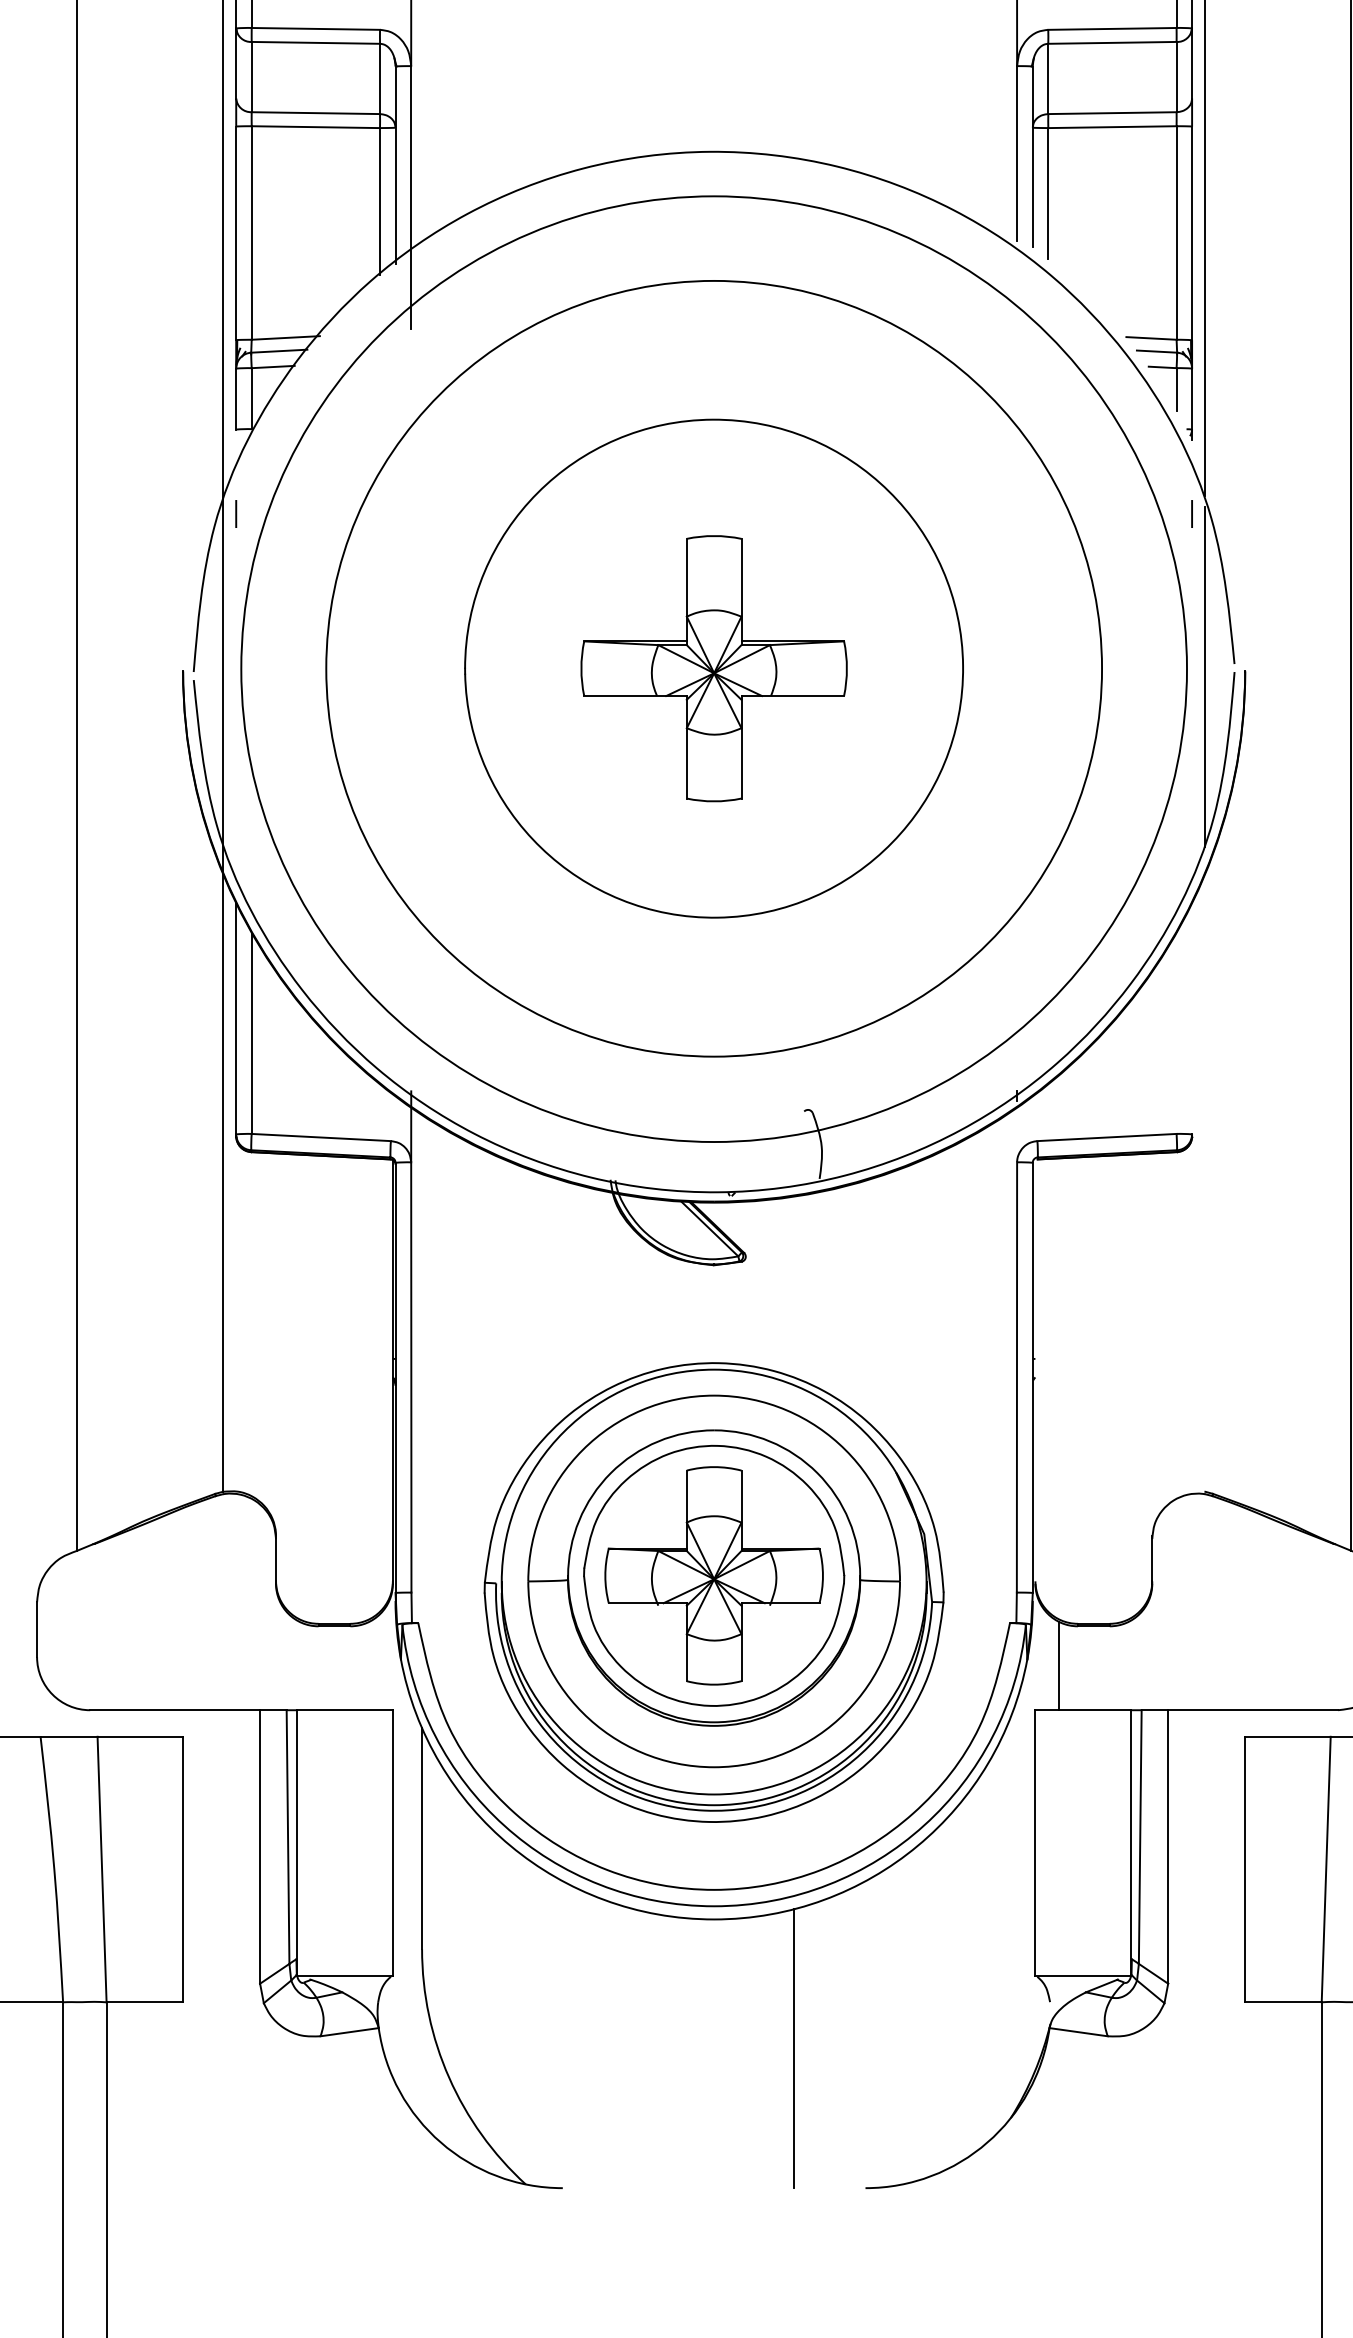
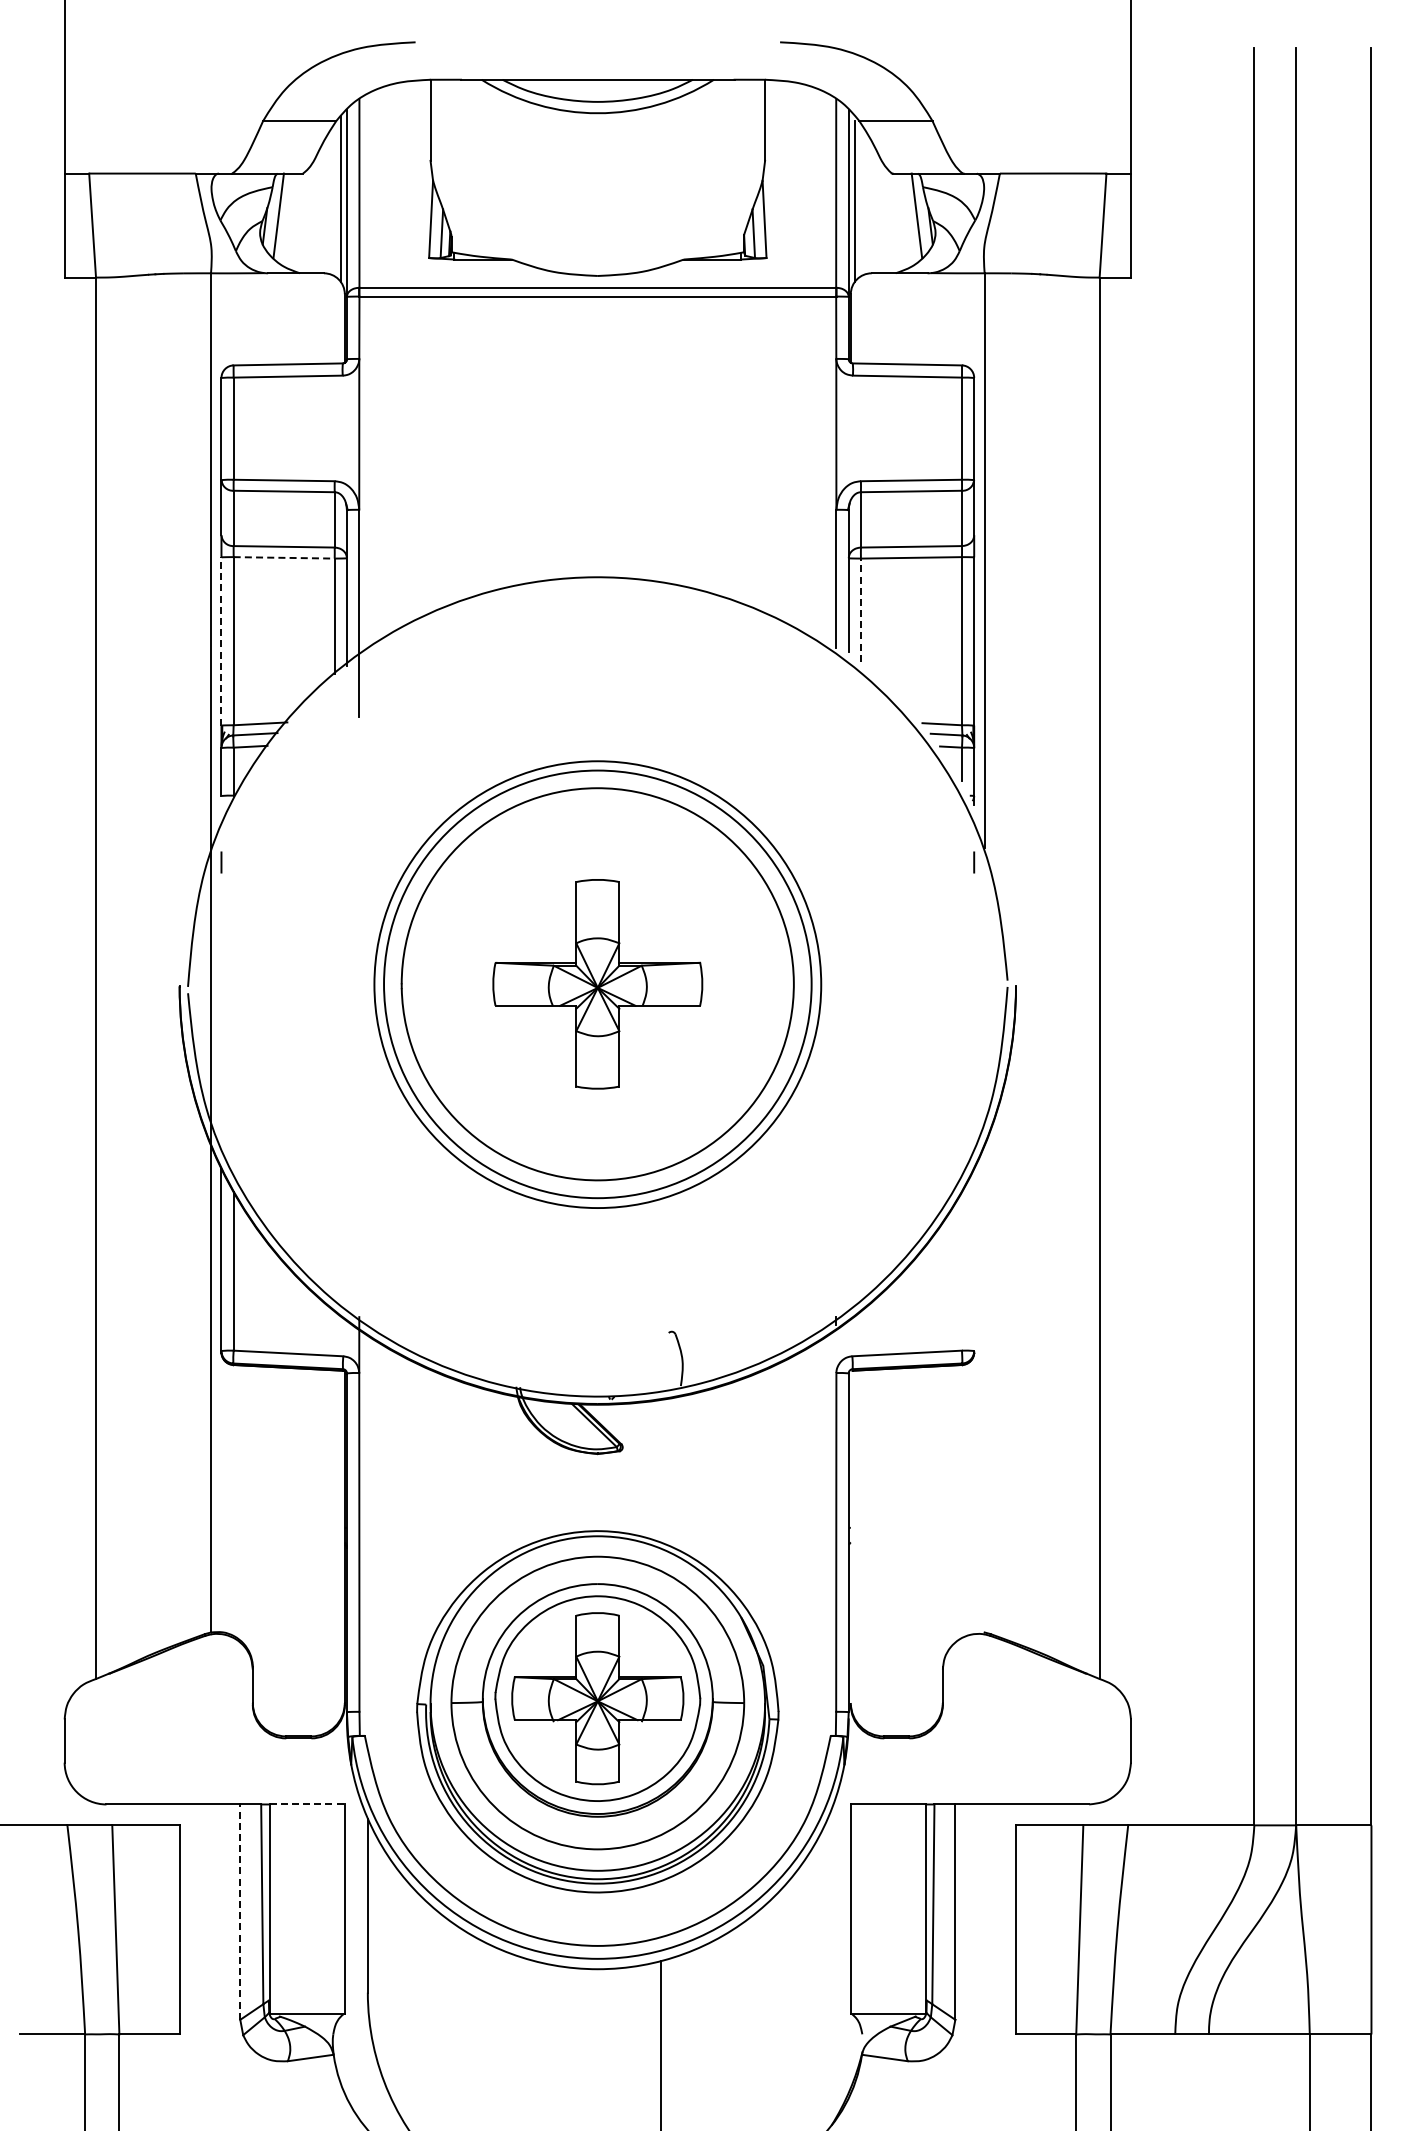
line: (316, 126) -> (284, 557), solid -> dashed
line: (1047, 194) -> (860, 610), solid -> dashed
line: (236, 233) -> (221, 641), solid -> dashed
circle: (713, 667) -> (597, 983), size x0.7
circle: (713, 668) -> (597, 984), size x0.6
line: (1205, 676) -> (984, 990), removed
line: (1059, 1665) -> (869, 1769), removed
line: (345, 1710) -> (307, 1804), solid -> dashed
line: (260, 1847) -> (240, 1912), solid -> dashed

